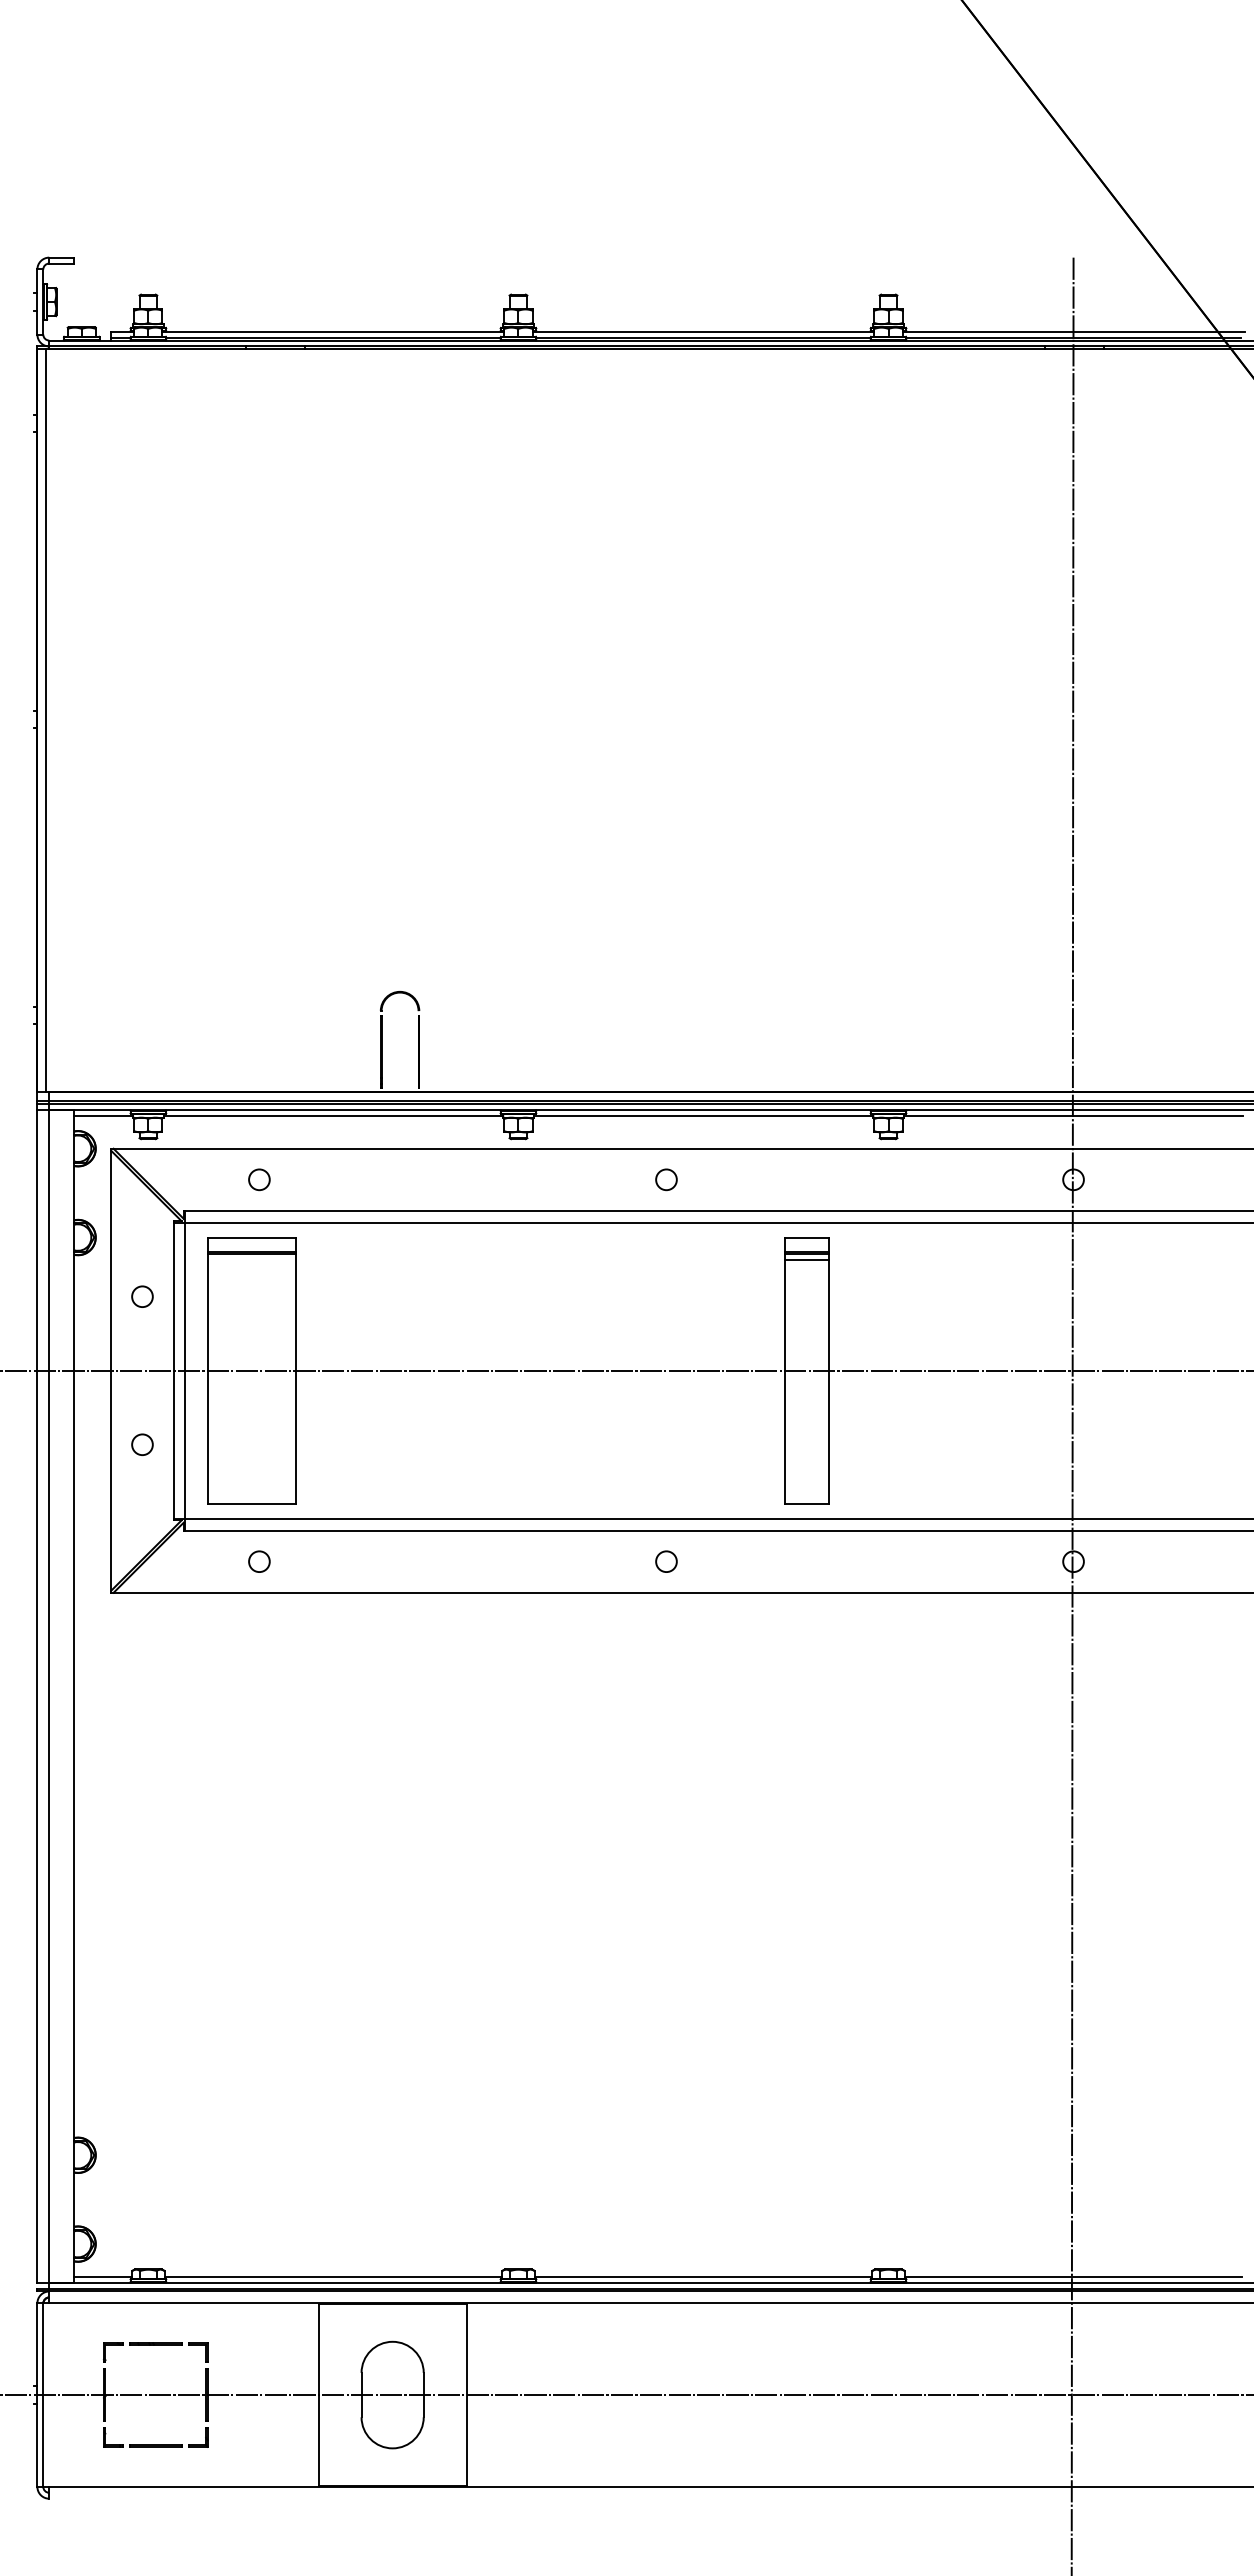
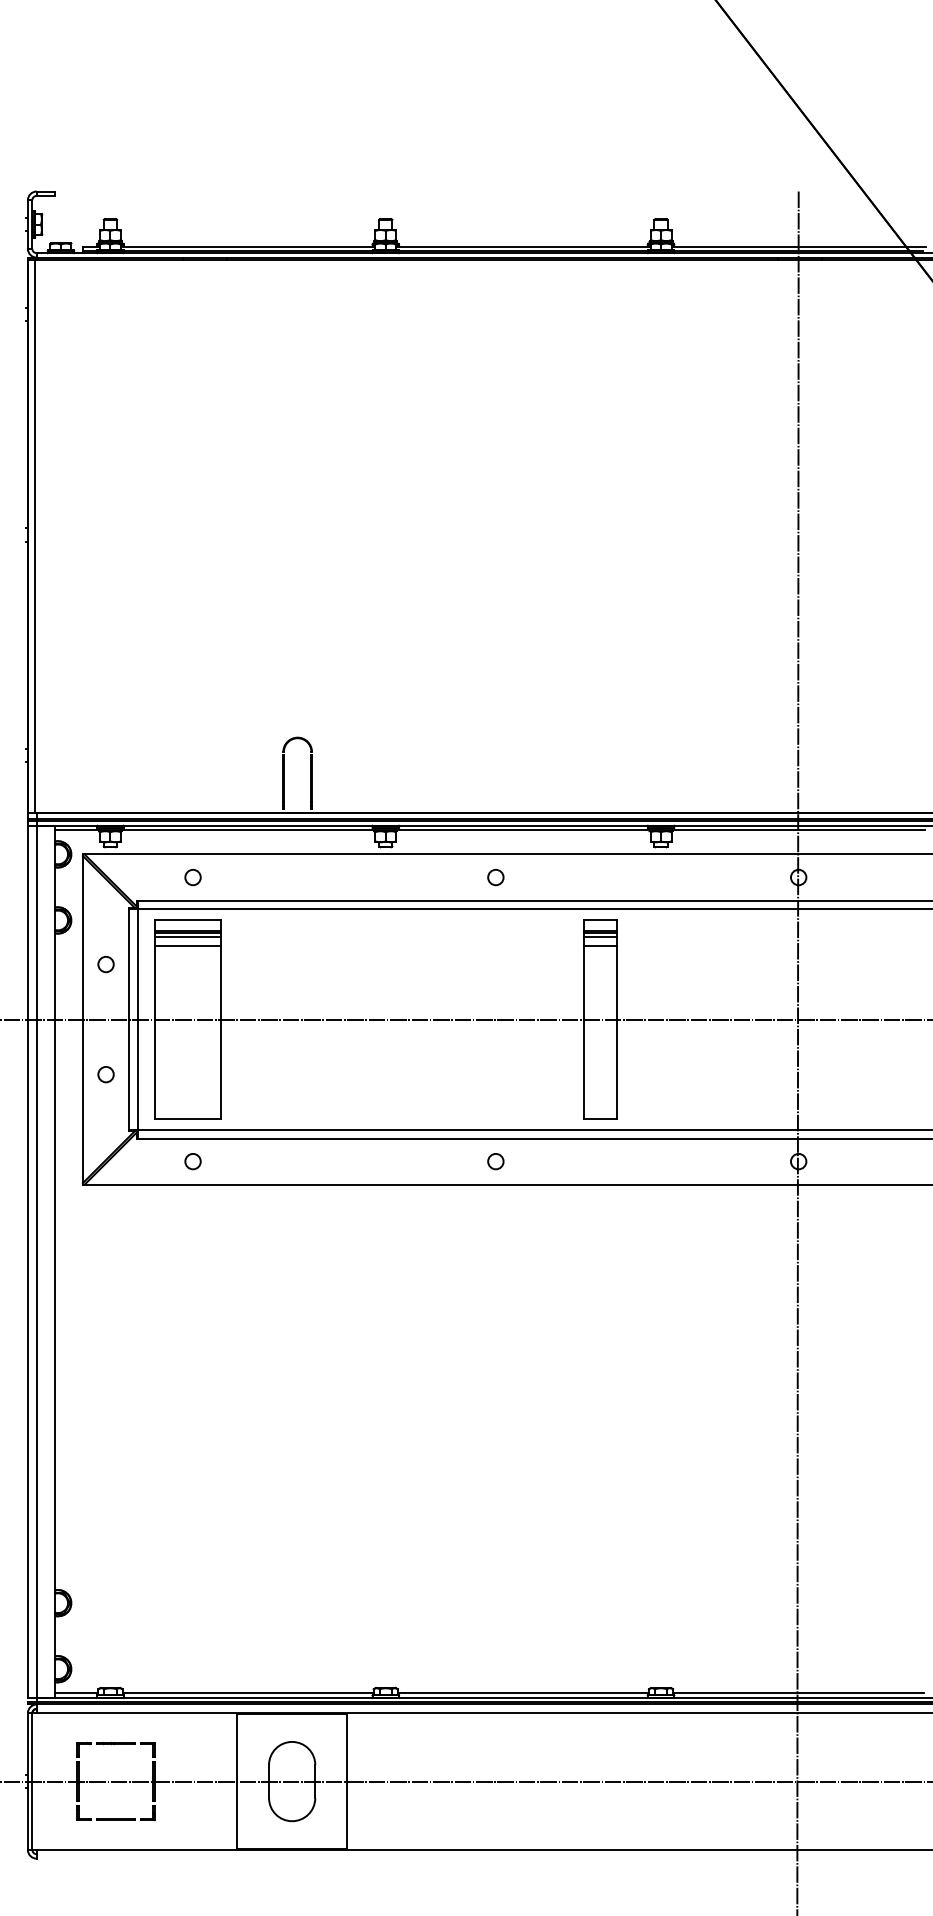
line: (251, 1259) -> (187, 936), added
line: (251, 1271) -> (187, 945), added
line: (806, 1271) -> (600, 945), added

